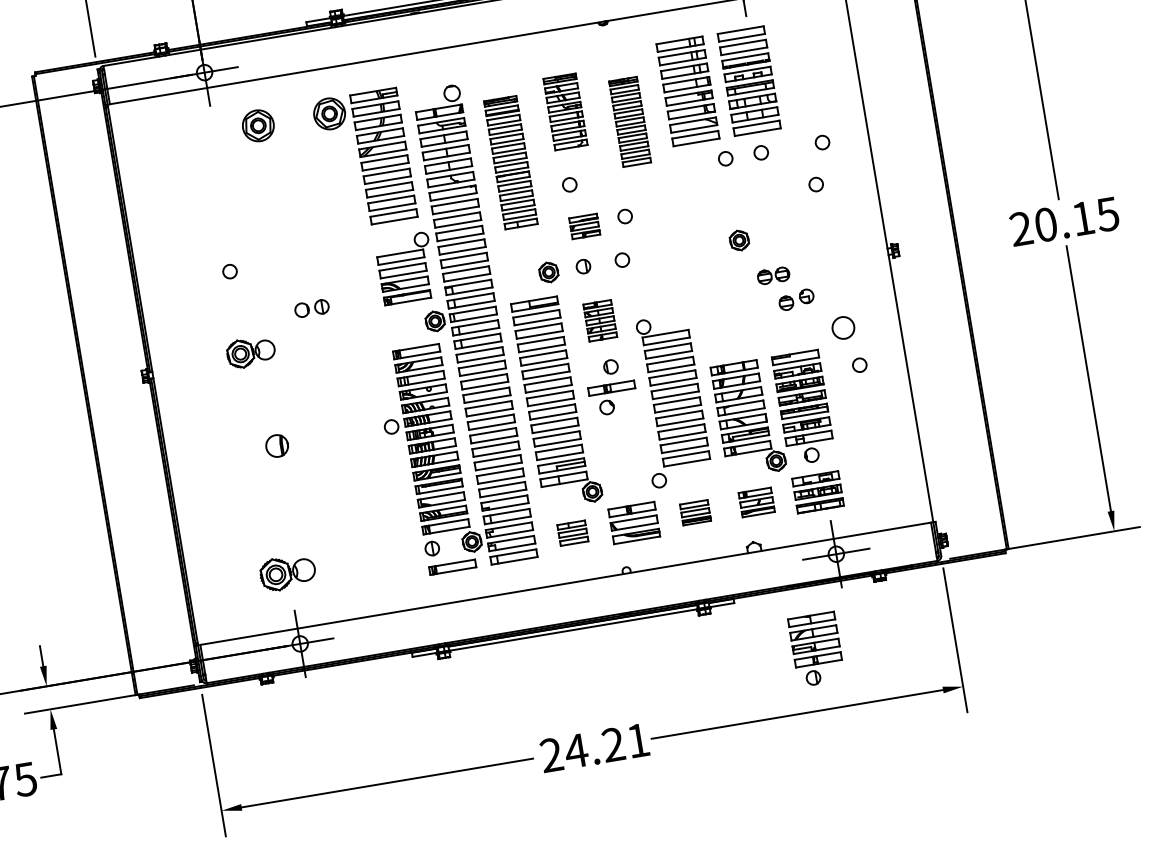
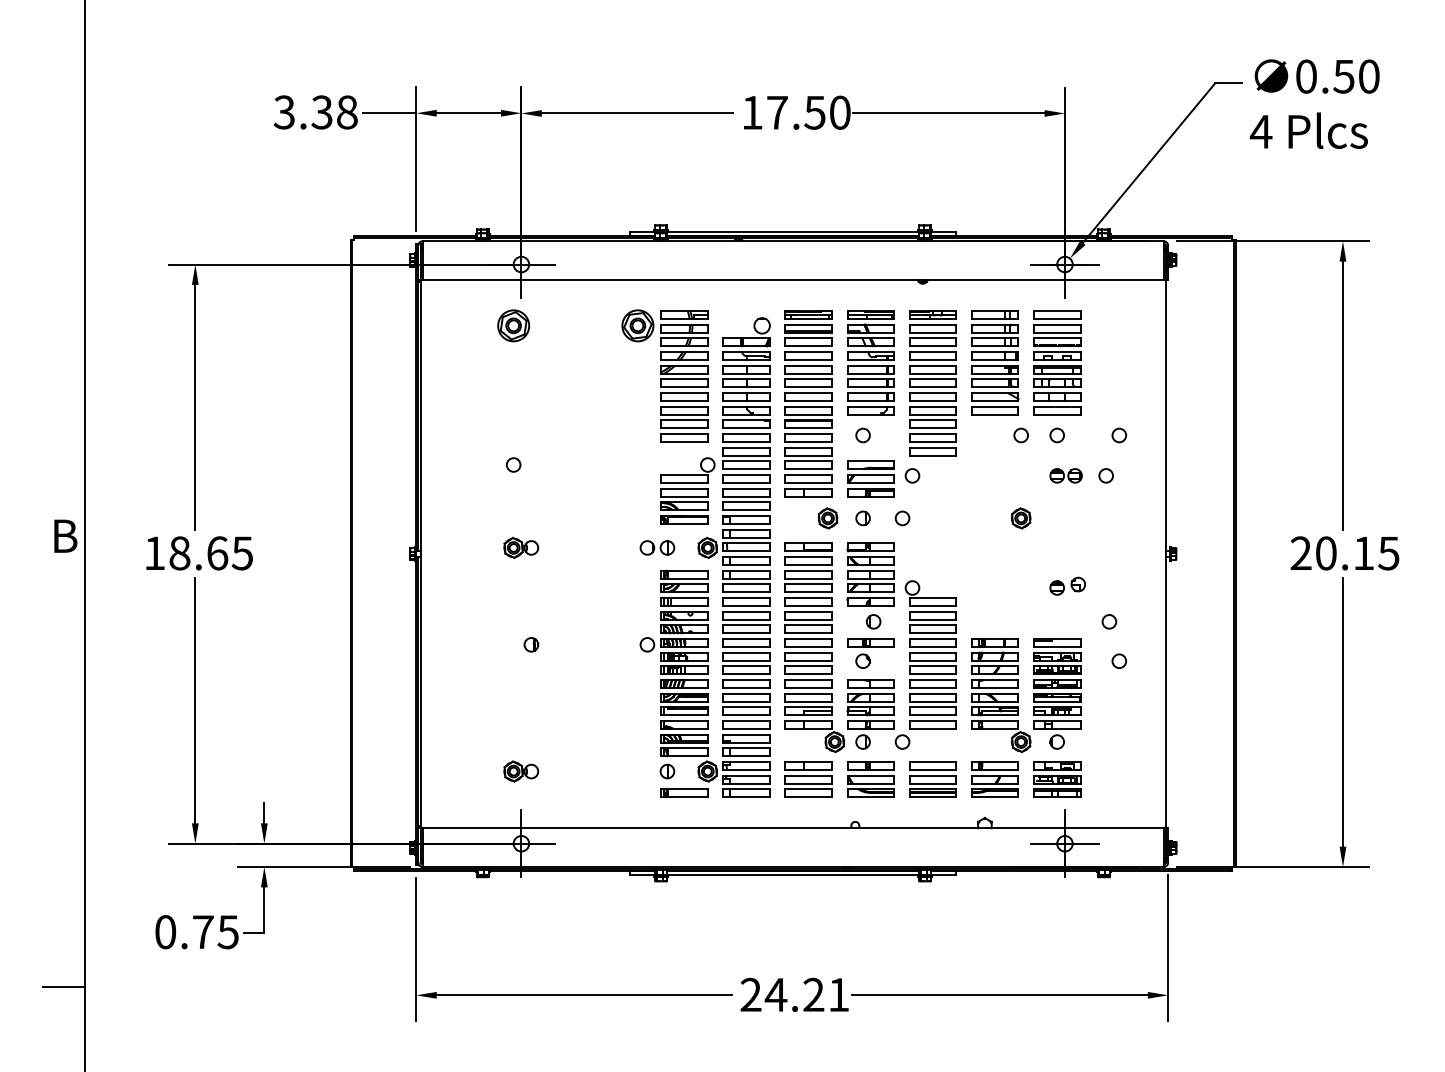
part: (565, 111) -> (870, 362), size x1.43
part: (629, 122) -> (932, 383), size x1.67
part: (258, 125) -> (513, 325), moved
part: (510, 162) -> (808, 403), size x1.43
part: (584, 226) -> (870, 478), size x1.67
part: (772, 275) -> (1065, 475), moved
part: (312, 308) -> (657, 547), moved
part: (600, 320) -> (870, 574), size x1.67
circle: (843, 327) -> (1109, 621), size x0.62
part: (251, 351) -> (521, 547), size x0.71
part: (277, 445) -> (531, 644), size x0.62
part: (756, 502) -> (994, 779), size x1.43
part: (695, 512) -> (932, 779), size x1.67
part: (572, 533) -> (808, 779), size x1.67
part: (288, 572) -> (521, 771), size x0.62
part: (816, 649) -> (870, 714), moved

